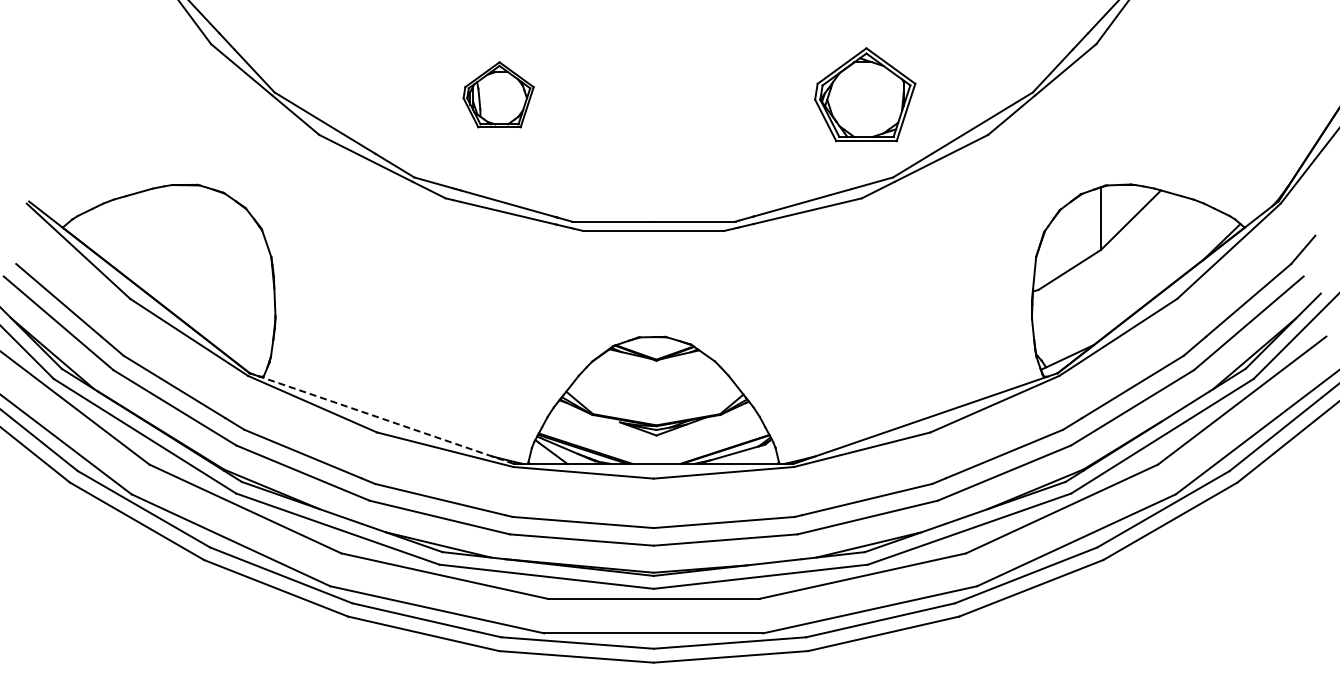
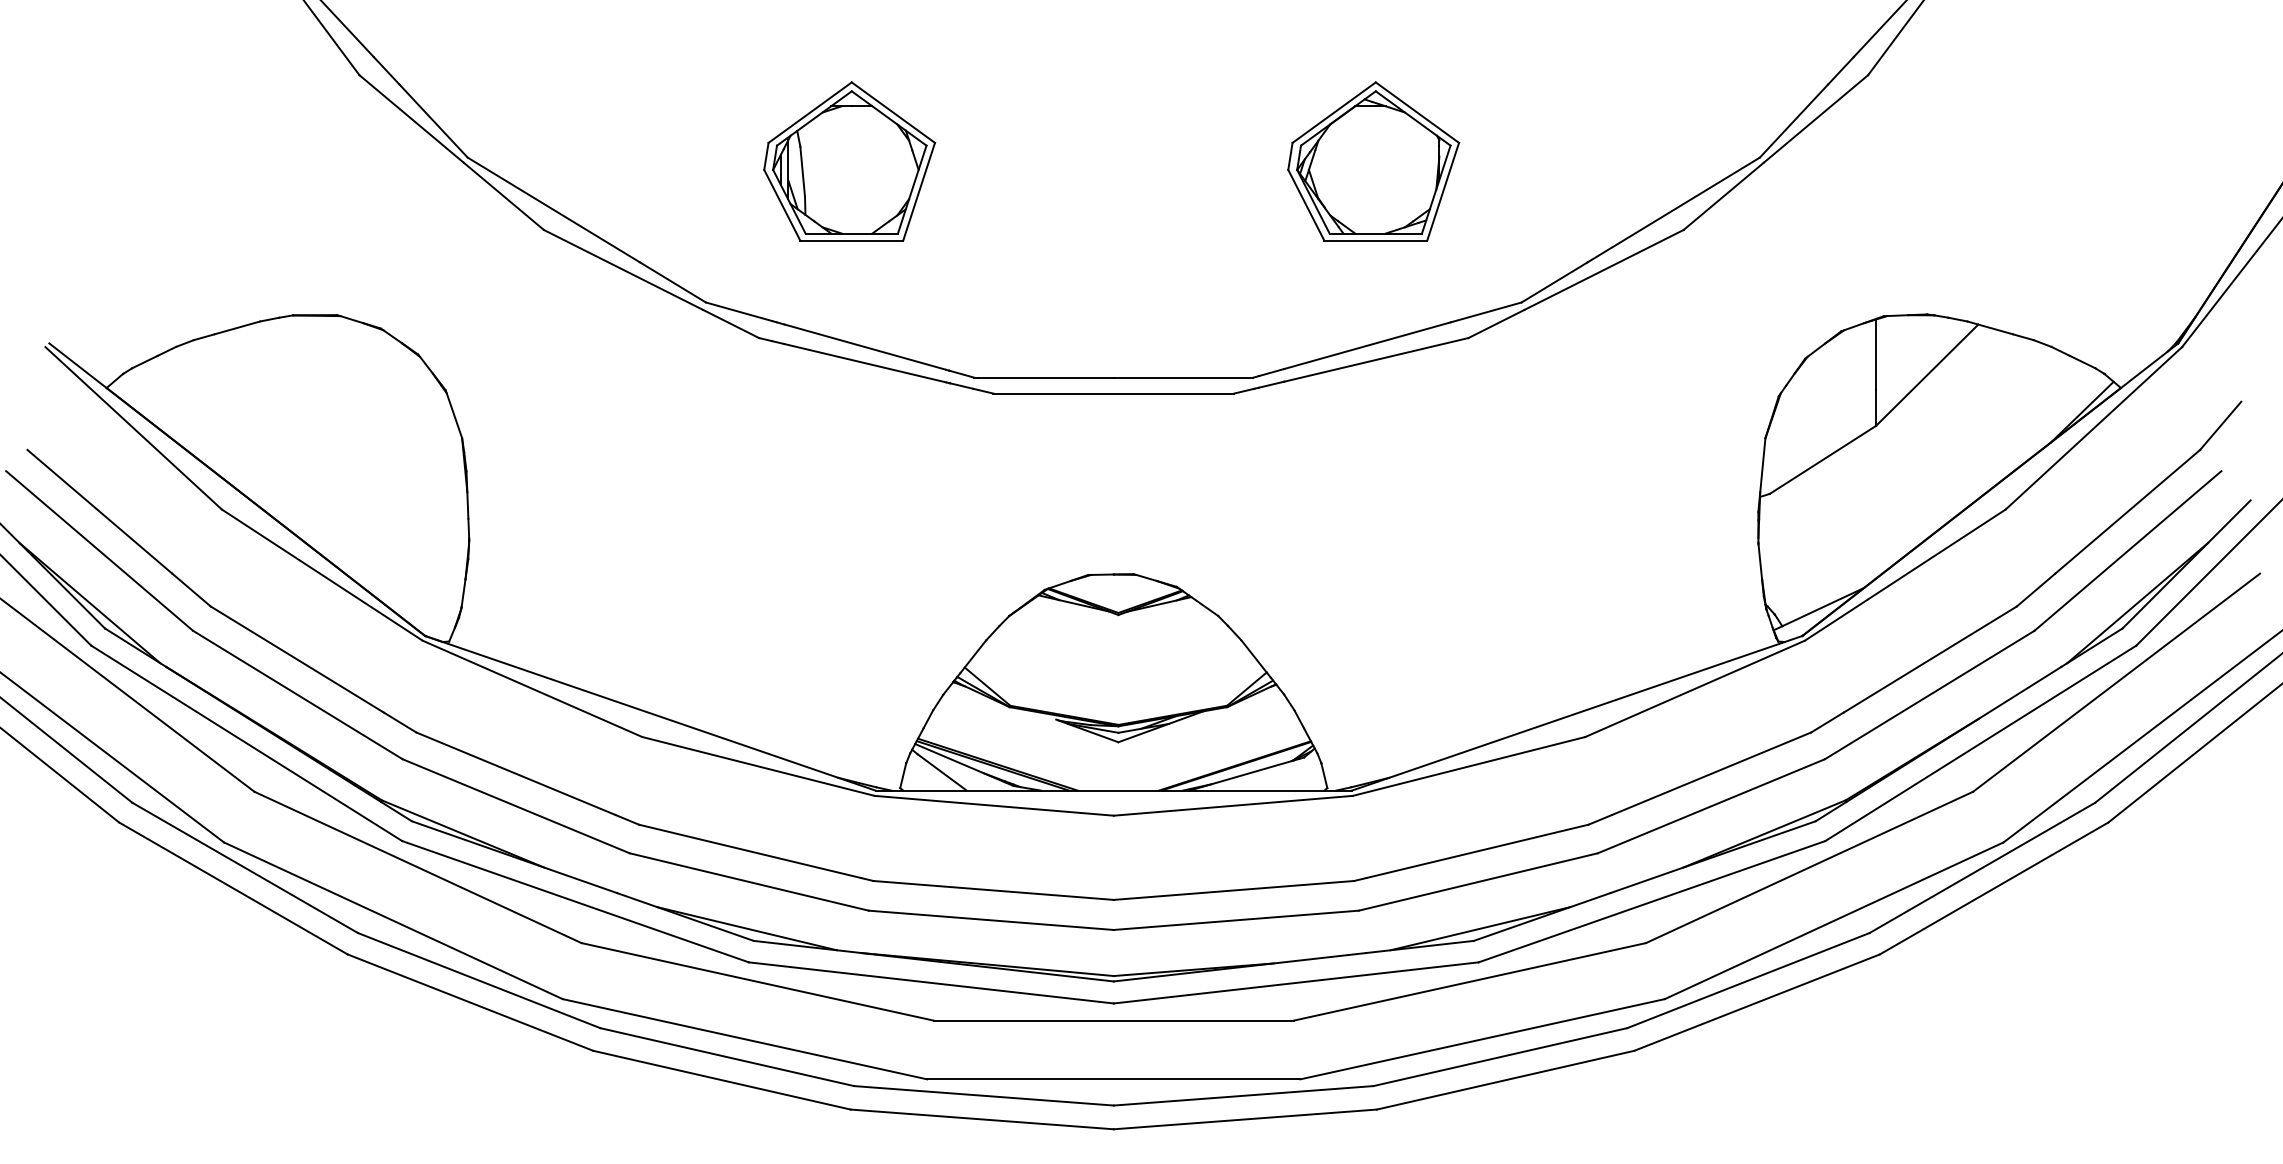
part: (498, 94) -> (849, 161), size x1.43
part: (865, 94) -> (1374, 161), moved
line: (381, 418) -> (649, 713), dashed -> solid

